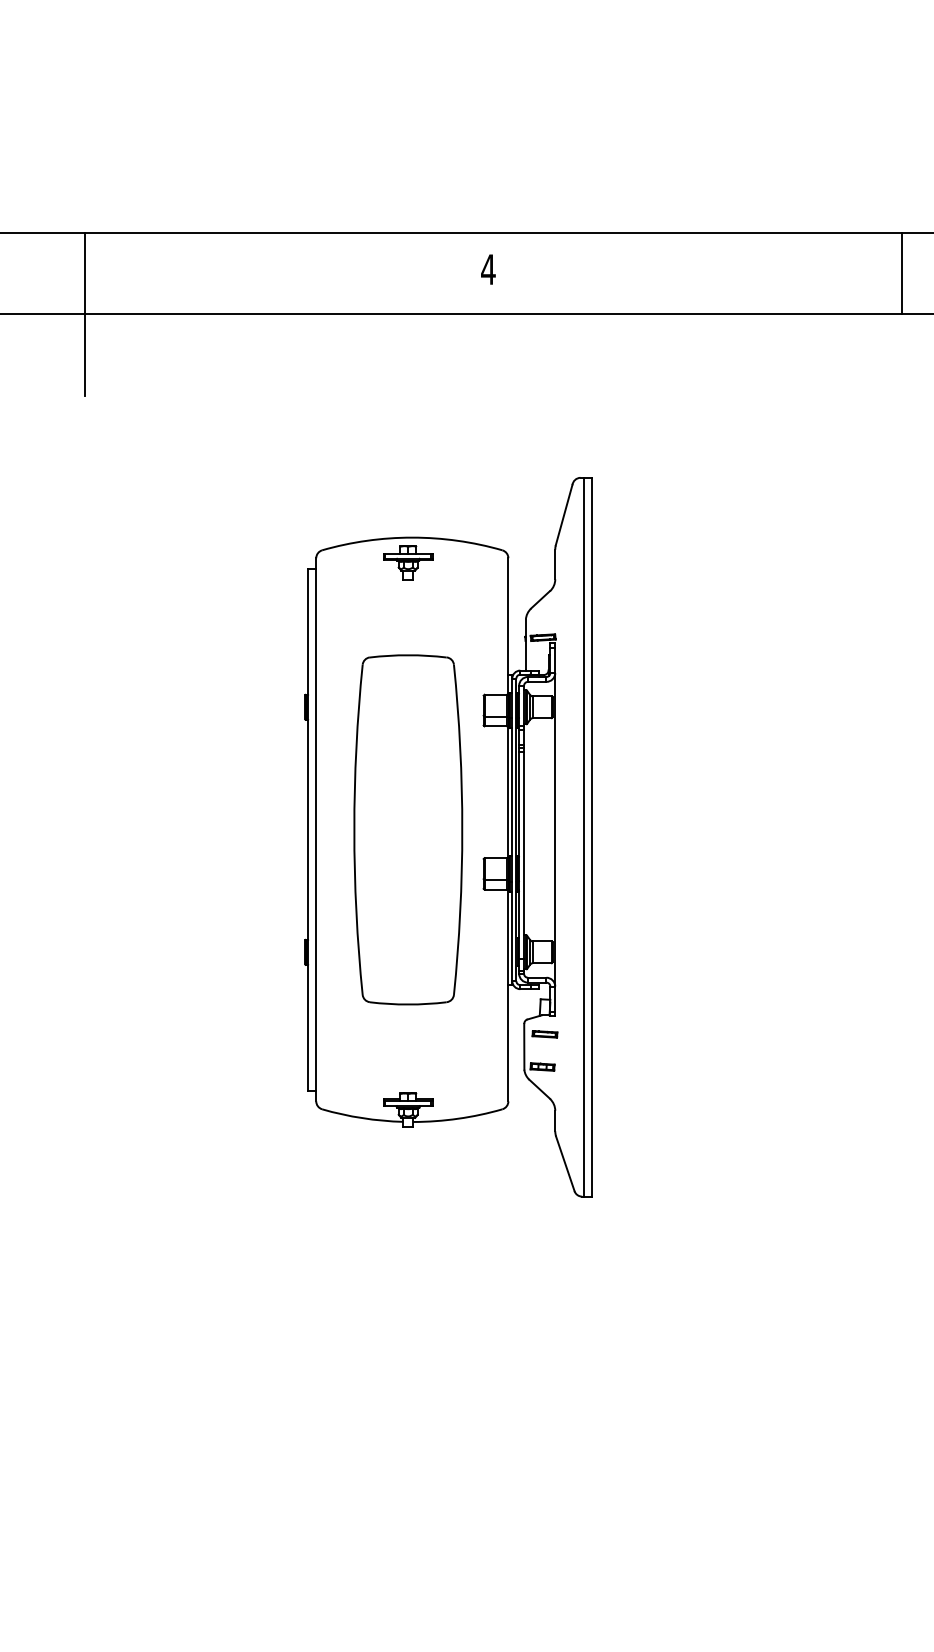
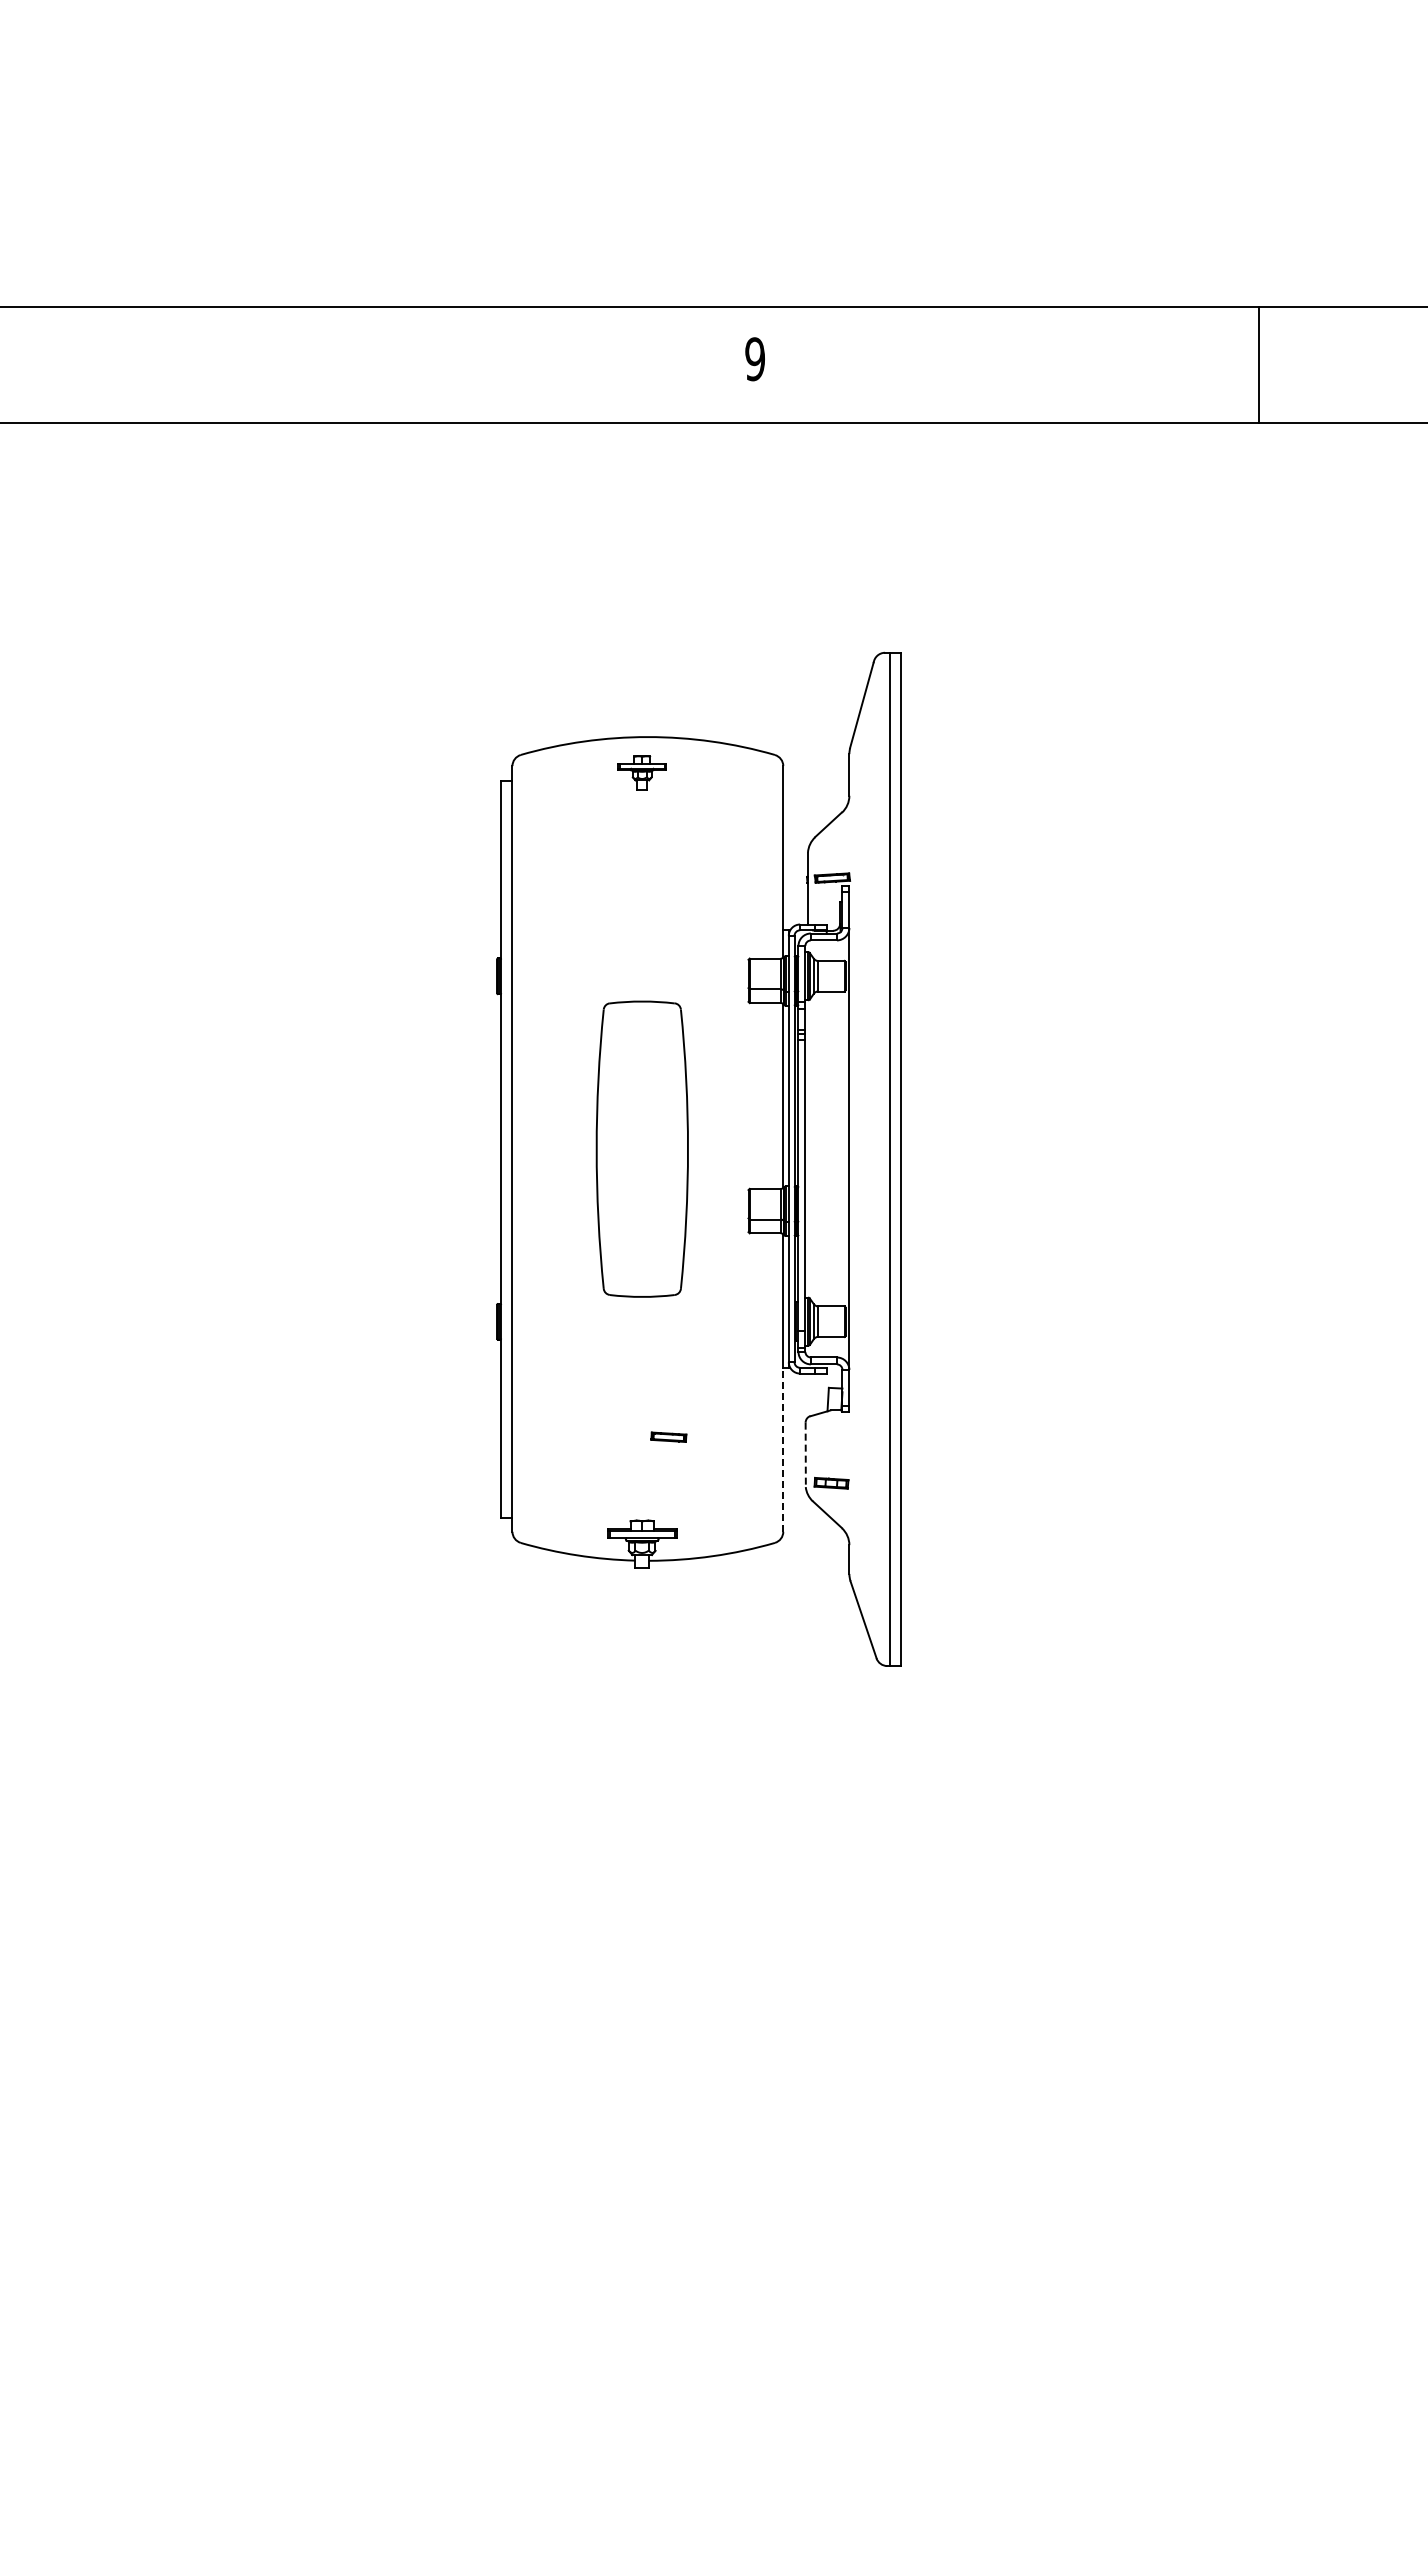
text: (487, 269) -> (754, 359), 4 -> 9
line: (901, 273) -> (1258, 364), moved
line: (85, 314) -> (186, 422), removed
part: (408, 562) -> (642, 772), size x0.7
part: (408, 830) -> (642, 1149), size x0.6
part: (544, 1033) -> (668, 1436), moved
line: (508, 1043) -> (783, 1449), solid -> dashed
line: (524, 1047) -> (805, 1455), solid -> dashed

